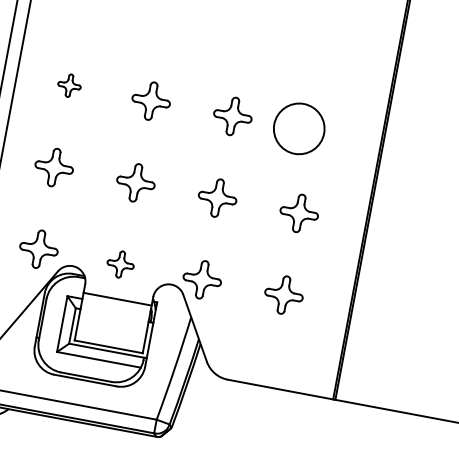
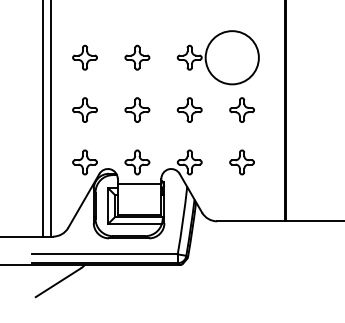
part: (68, 85) -> (84, 57), size x1.67
circle: (298, 128) -> (231, 57), size x1.67
part: (120, 264) -> (137, 162), size x1.43

